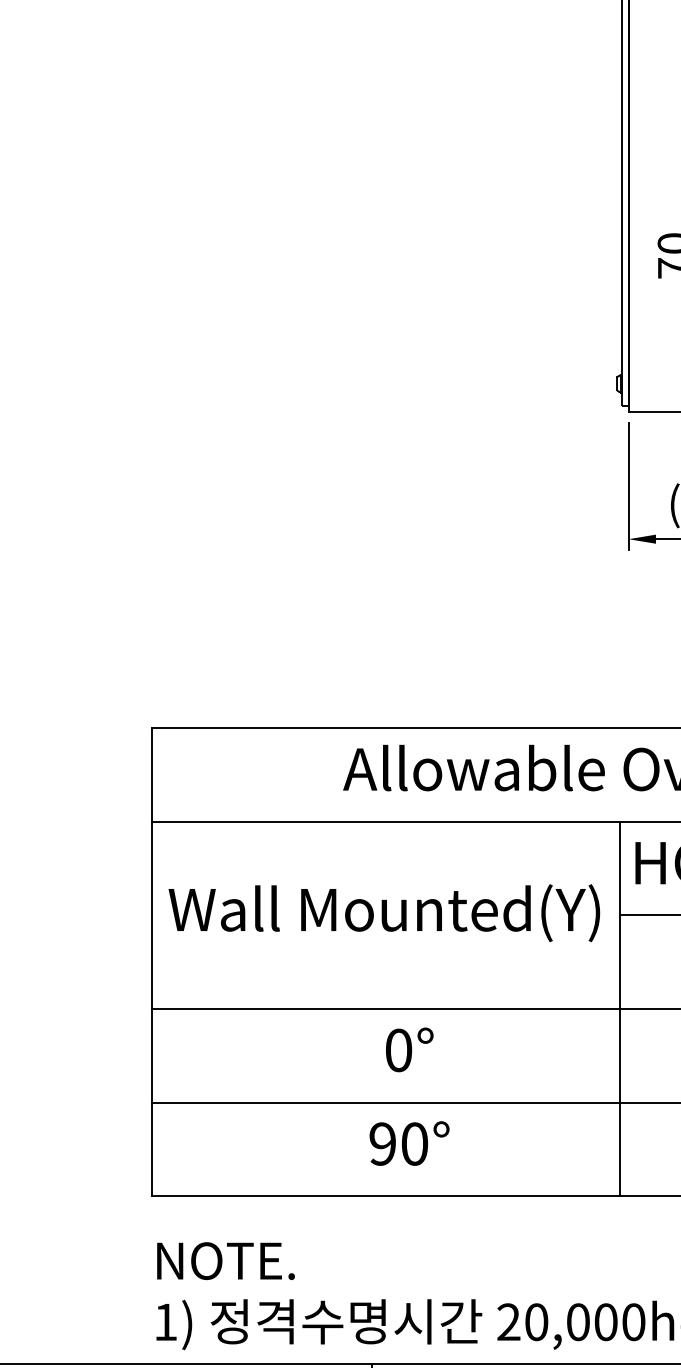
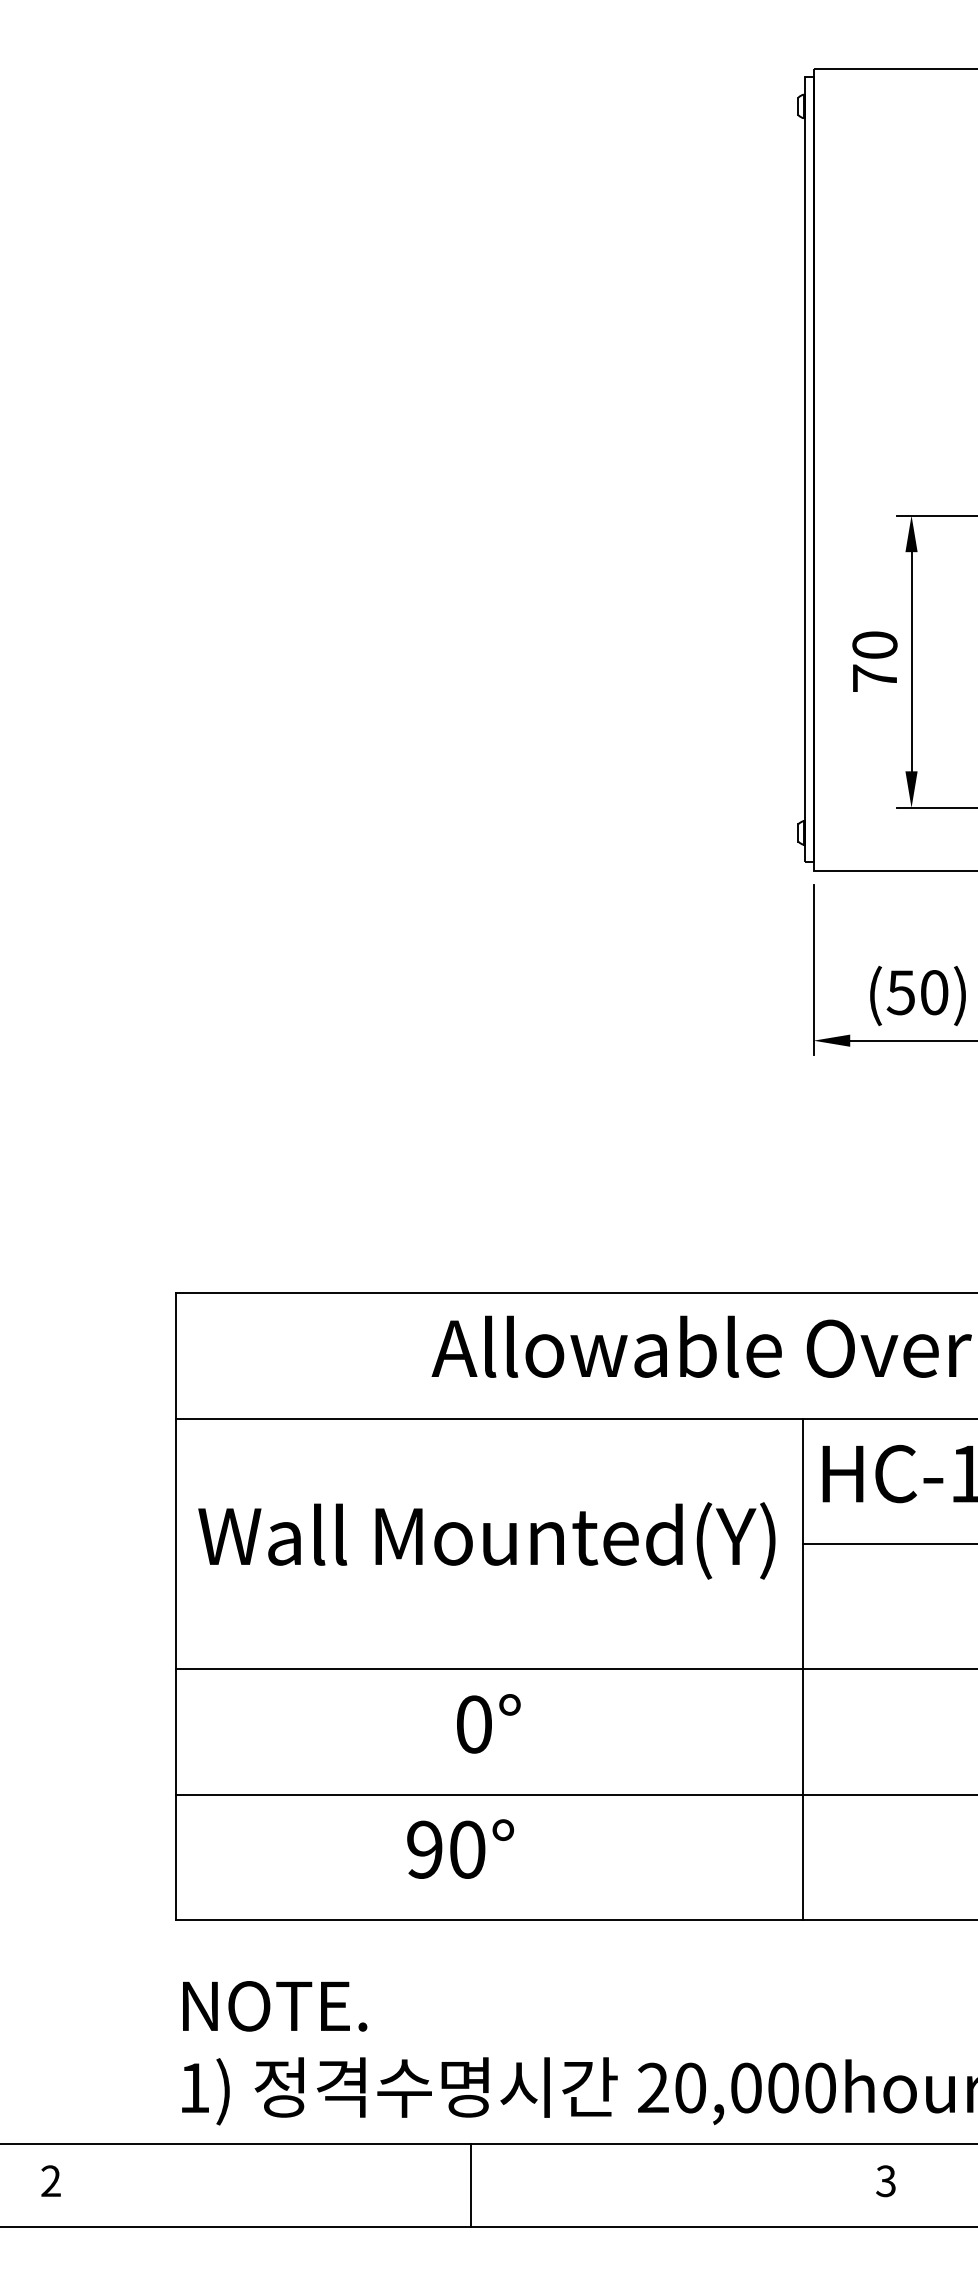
text: (409, 1049) -> (488, 1723), moved
text: (409, 1143) -> (460, 1848), moved

